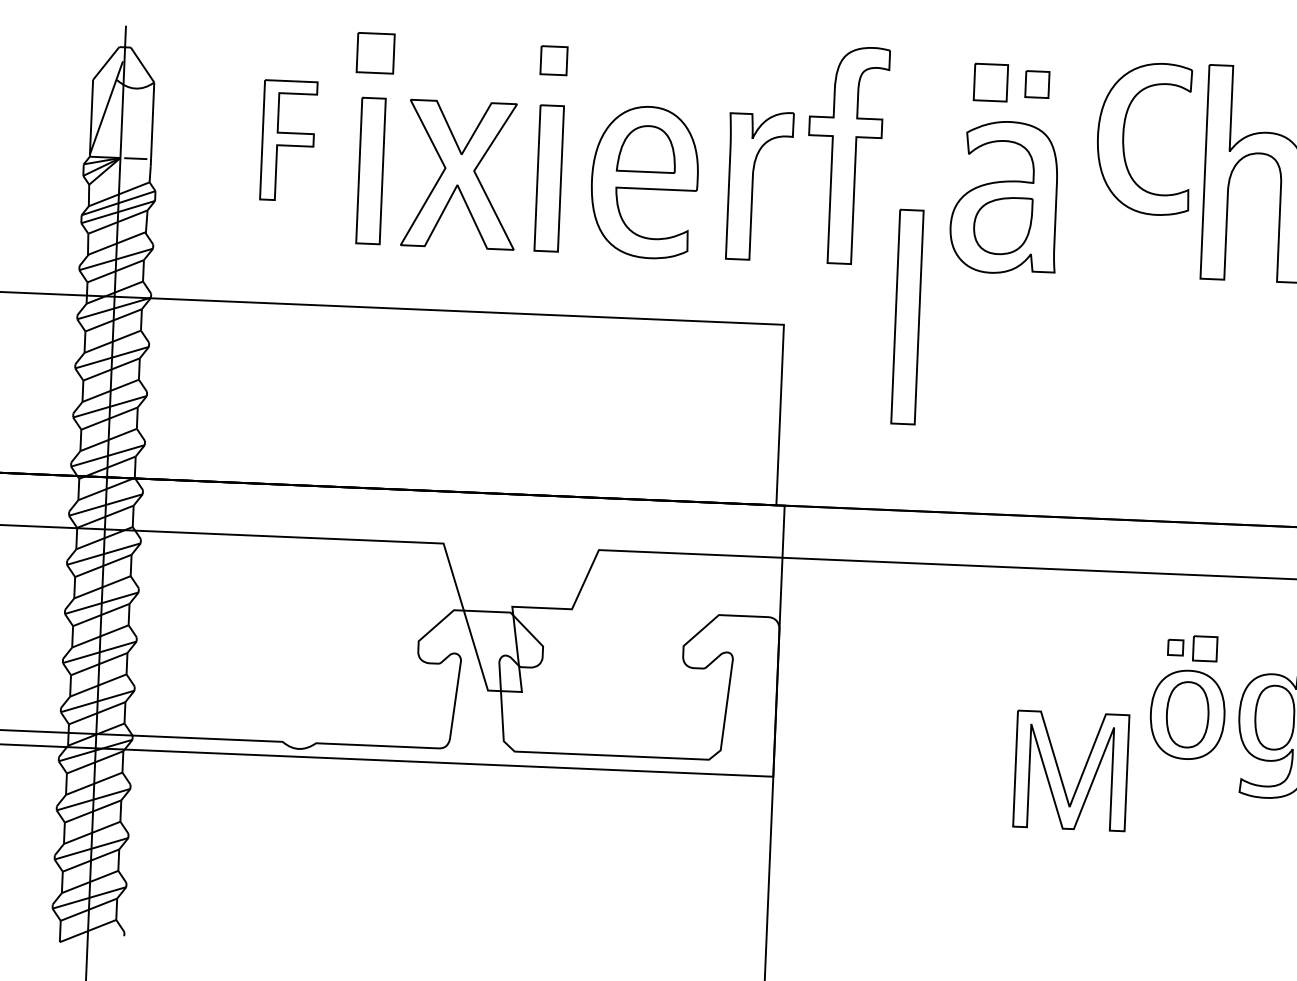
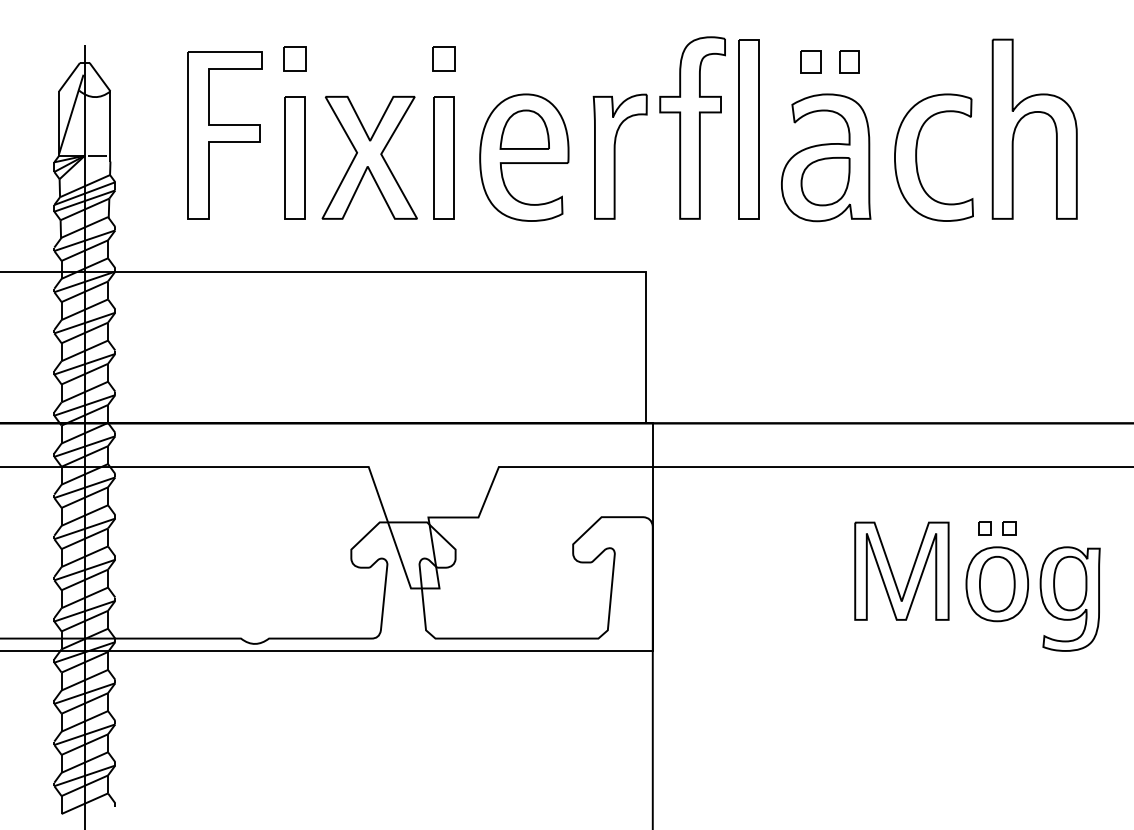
part: (375, 52) -> (294, 58), size x0.71
part: (990, 81) -> (810, 61), size x0.71
part: (1124, 137) -> (917, 157), moved
part: (288, 140) -> (224, 135), size x1.67
part: (906, 317) -> (748, 129), moved
part: (1205, 648) -> (1009, 528), size x0.62
part: (1061, 774) -> (893, 574), moved

